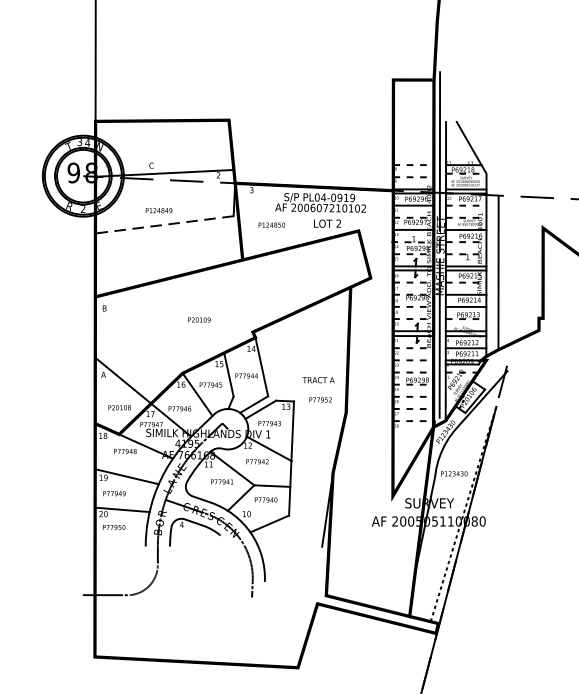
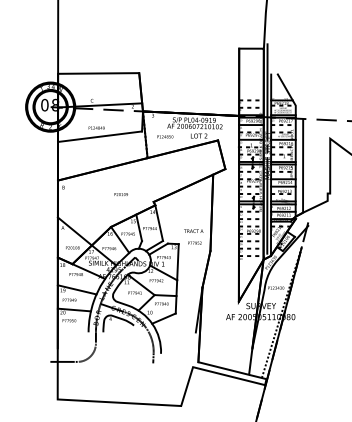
text: (73, 173) -> (44, 105), 9 -> 0
line: (163, 224) -> (99, 136), dashed -> solid

